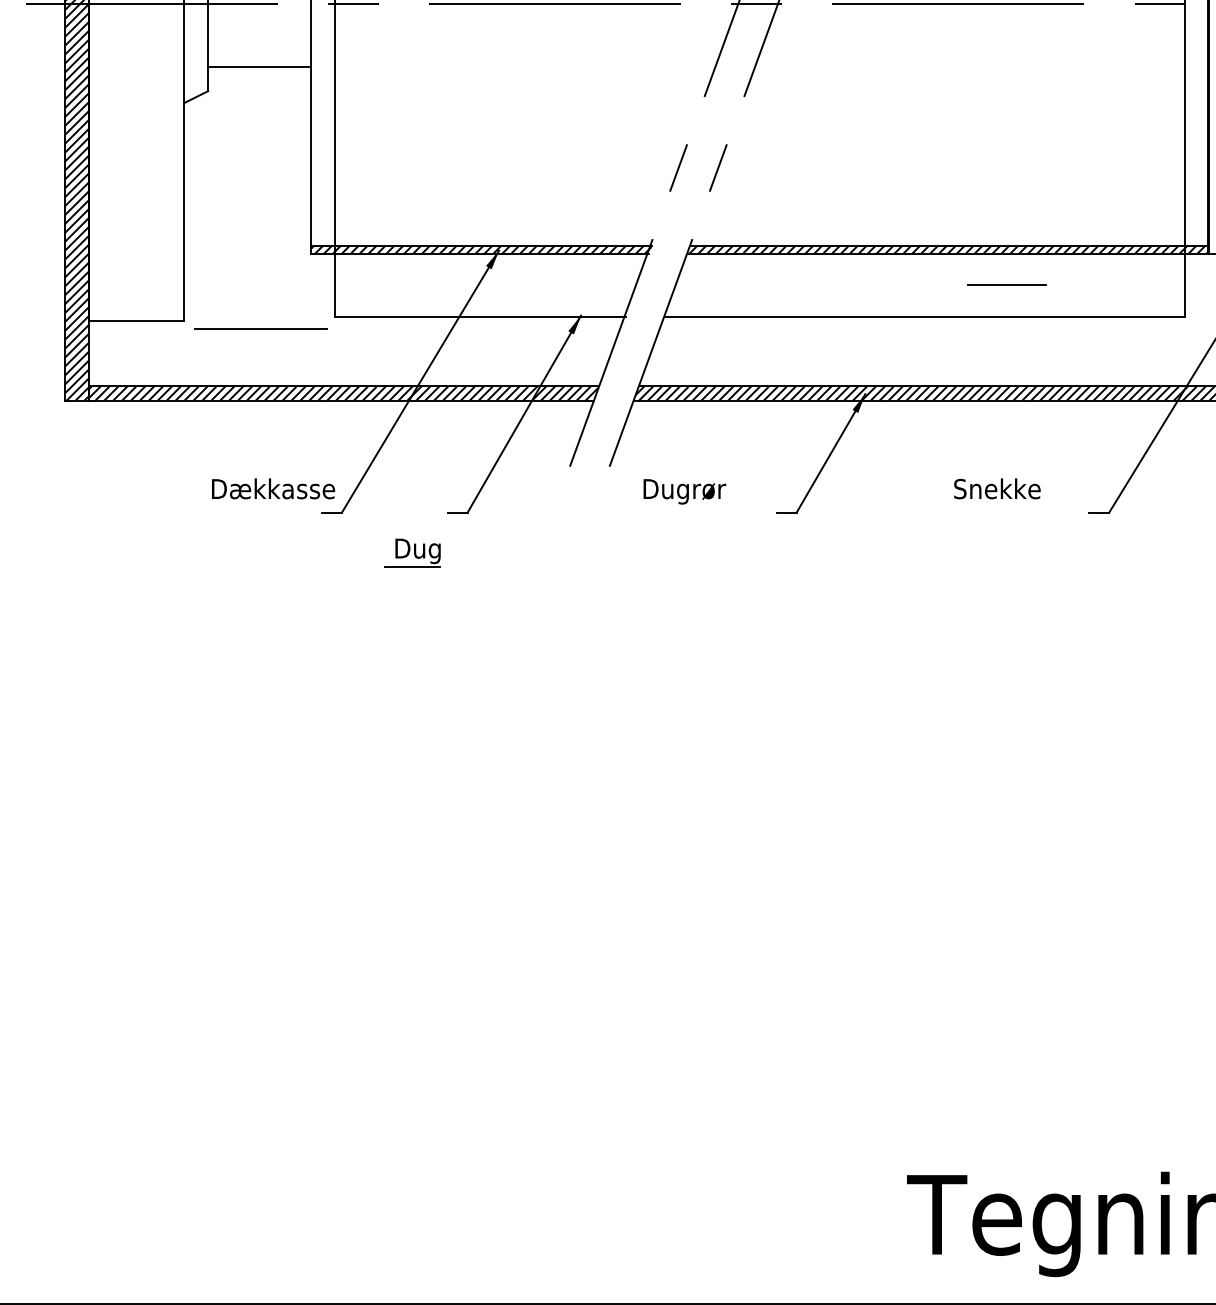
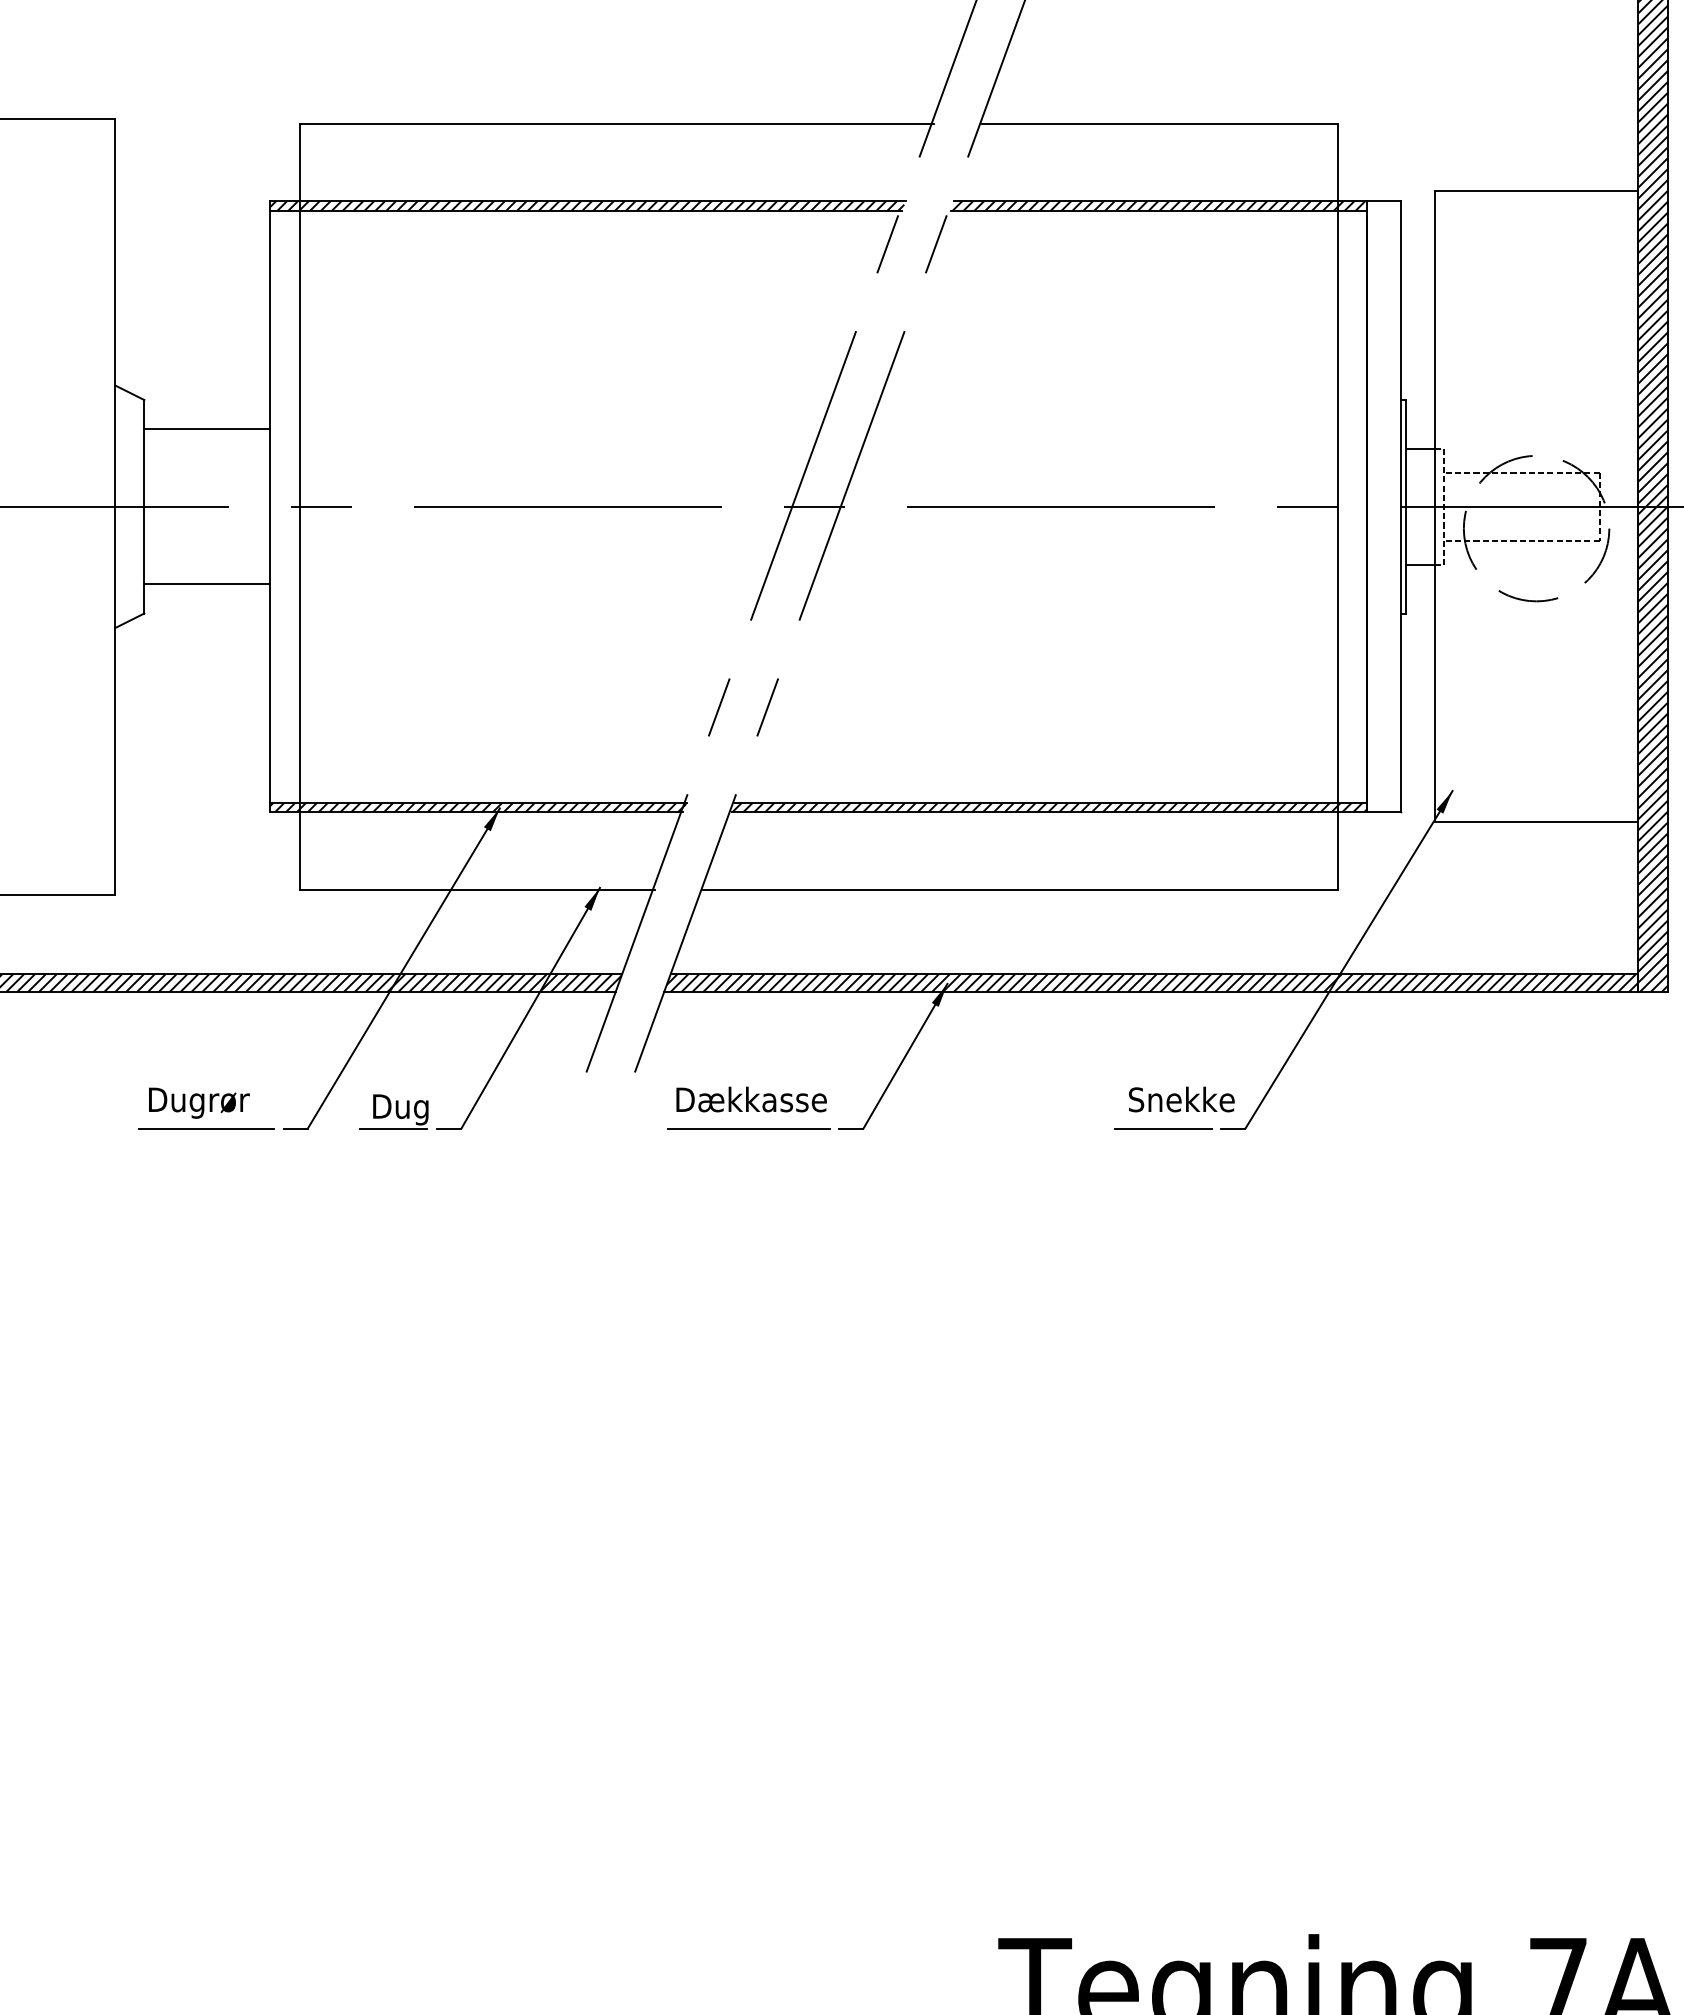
line: (1006, 285) -> (1163, 1128), moved
line: (260, 328) -> (748, 1128), moved
text: (997, 488) -> (1181, 1099), moved
text: (281, 491) -> (234, 1102), Dækkasse -> Dugrør
text: (714, 491) -> (762, 1102), Dugrør -> Dækkasse
line: (258, 512) -> (205, 1128), added
part: (412, 552) -> (393, 1111), moved

